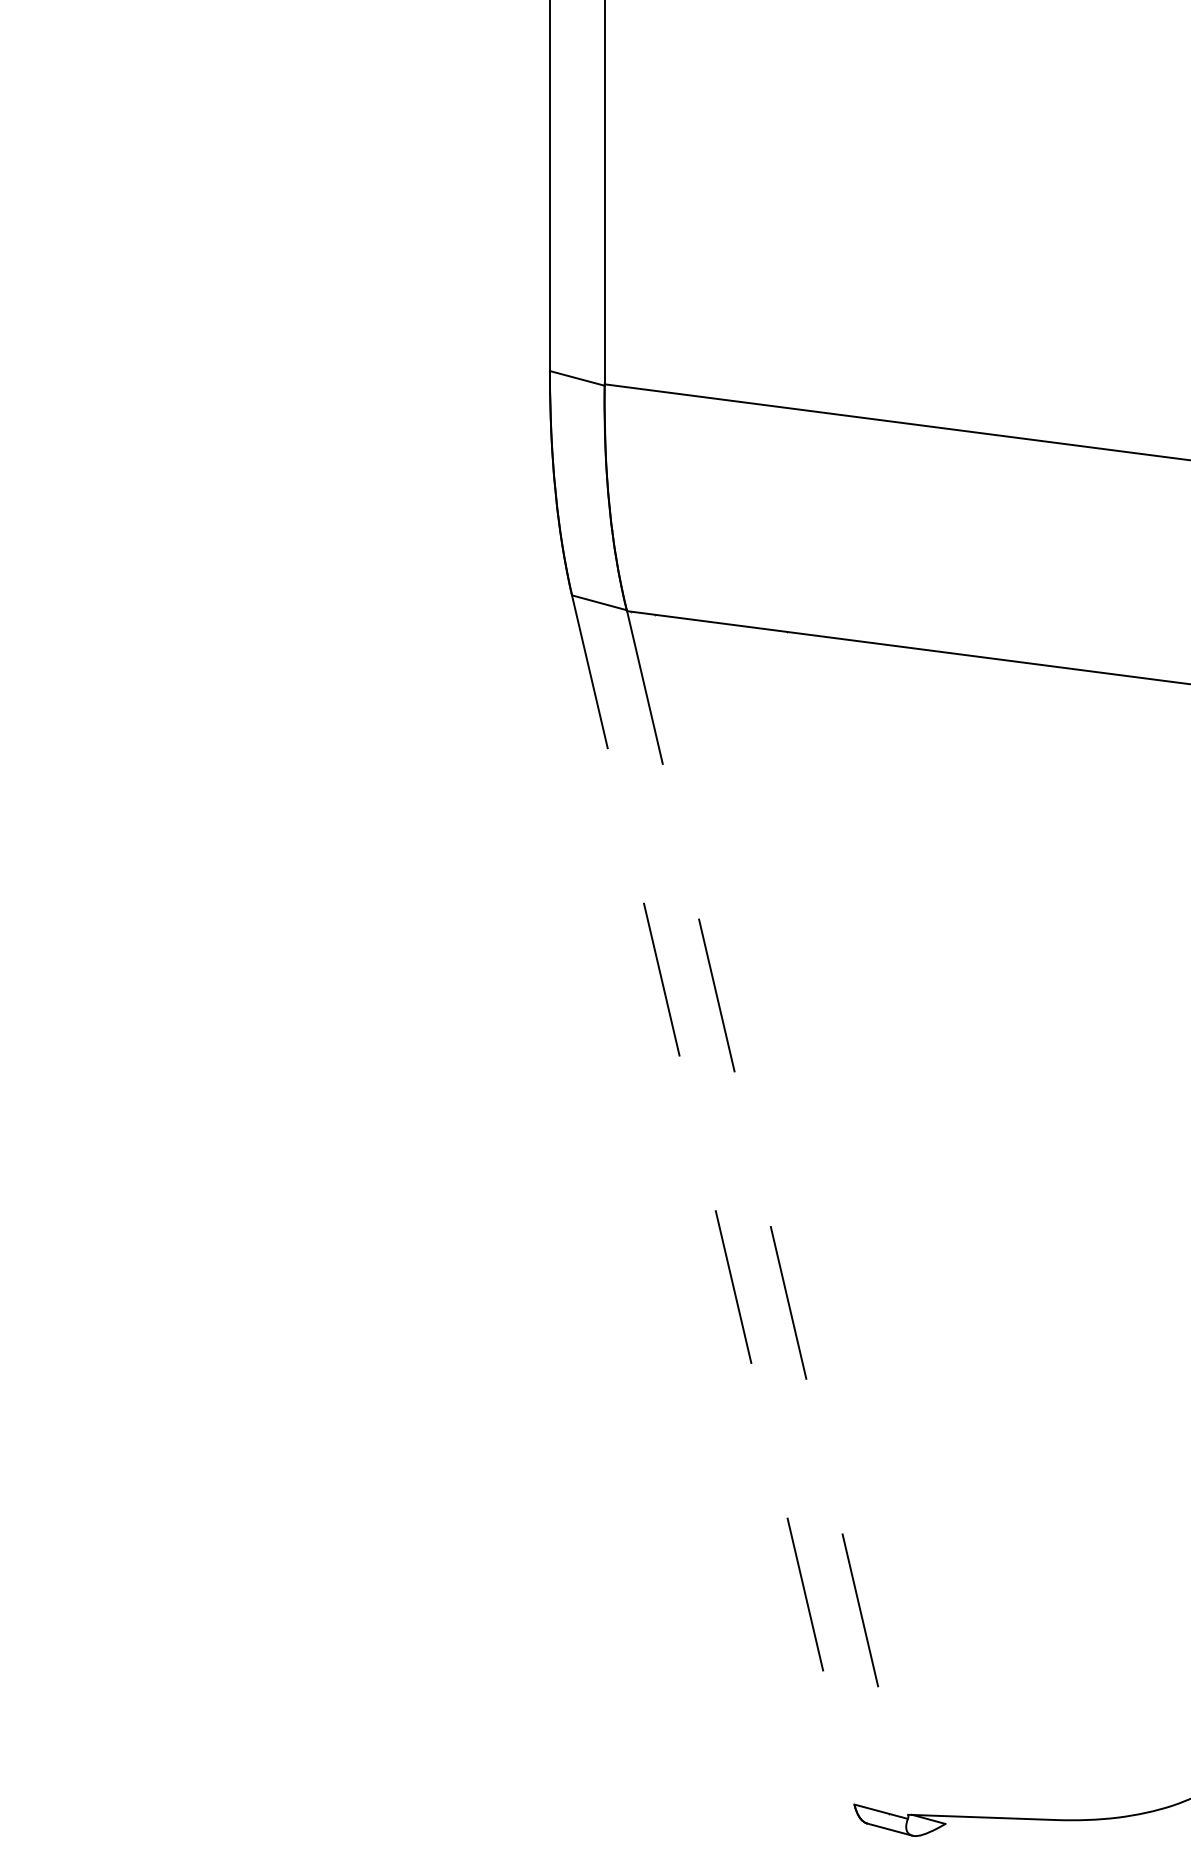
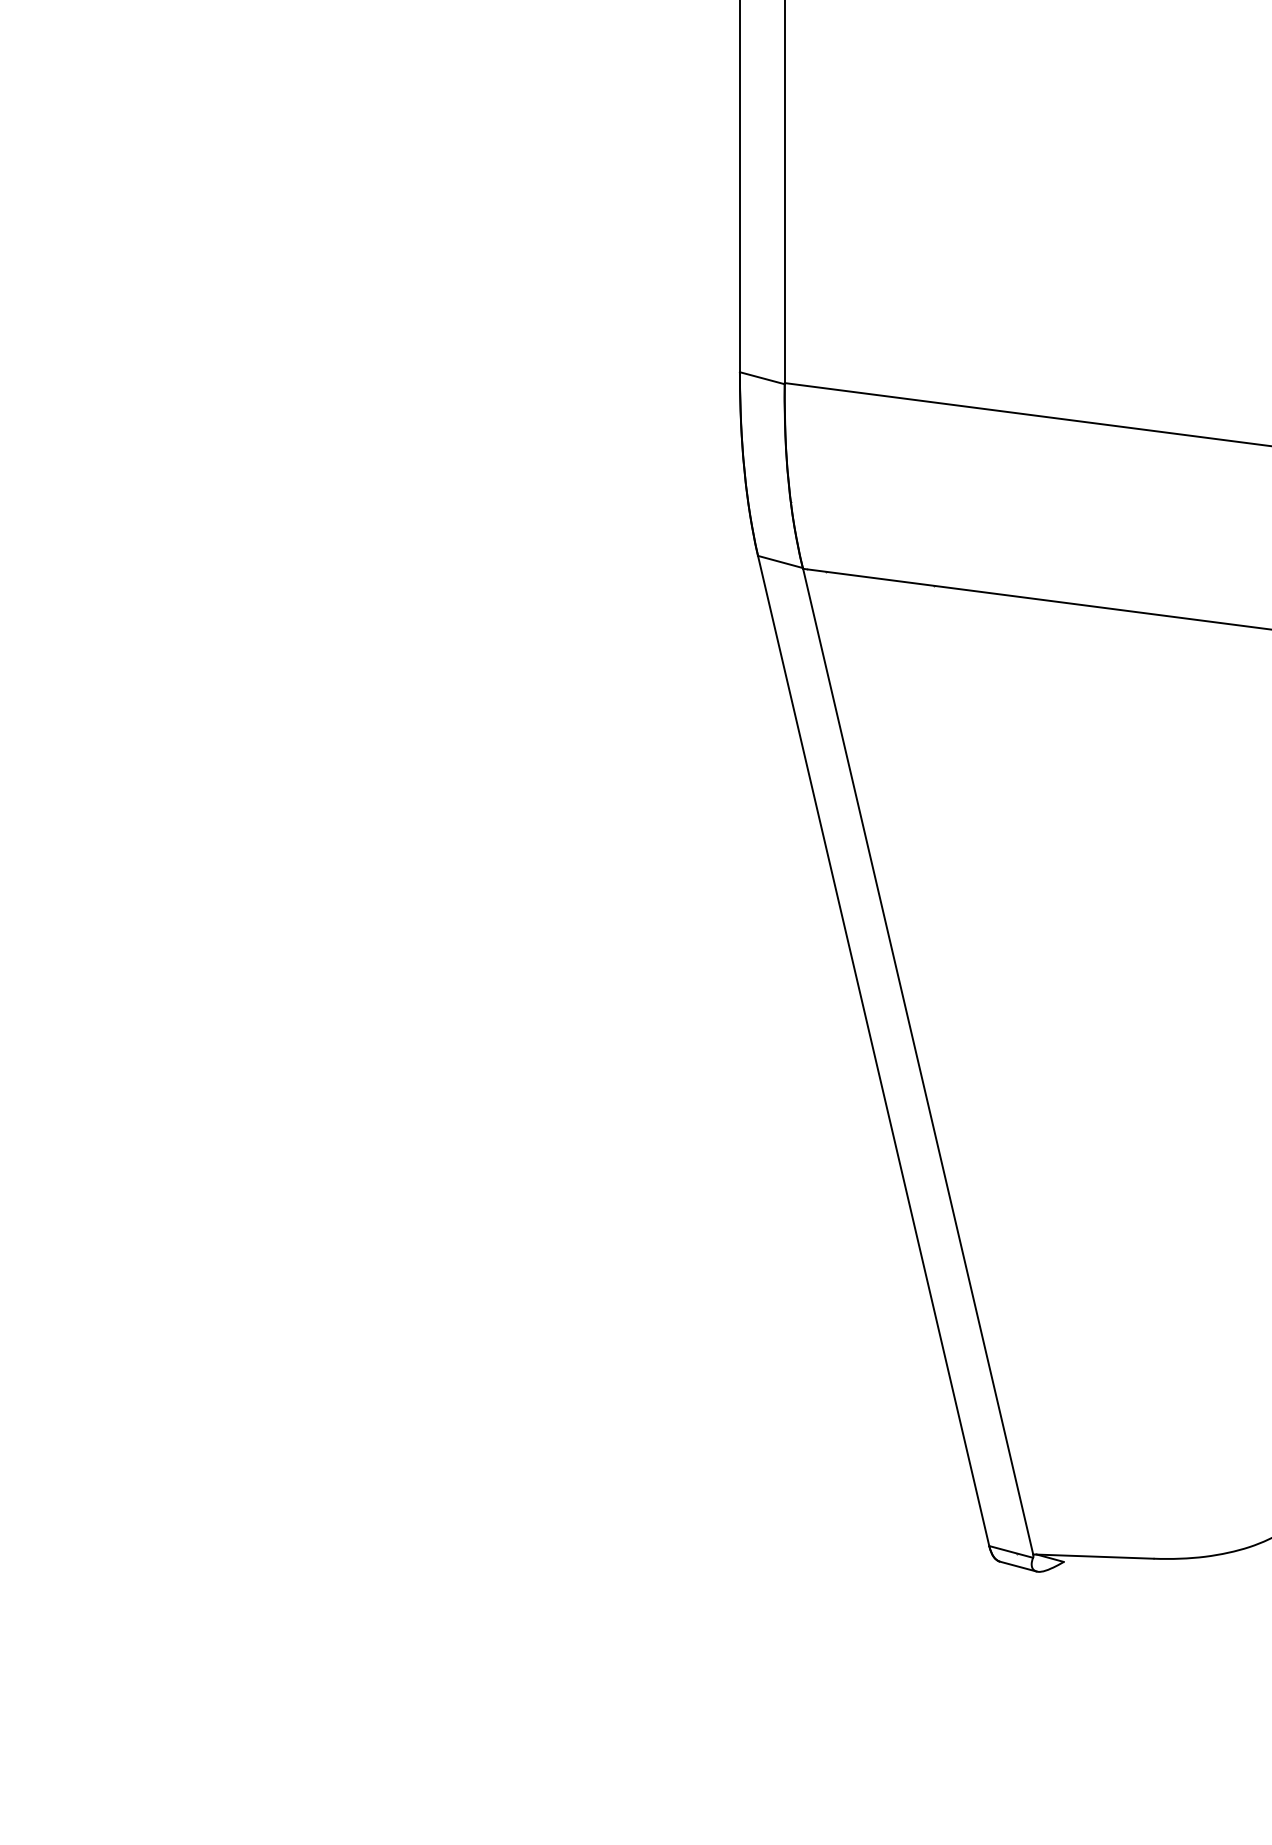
line: (713, 1200) -> (873, 1051), dashed -> solid
line: (767, 1214) -> (918, 1062), dashed -> solid

